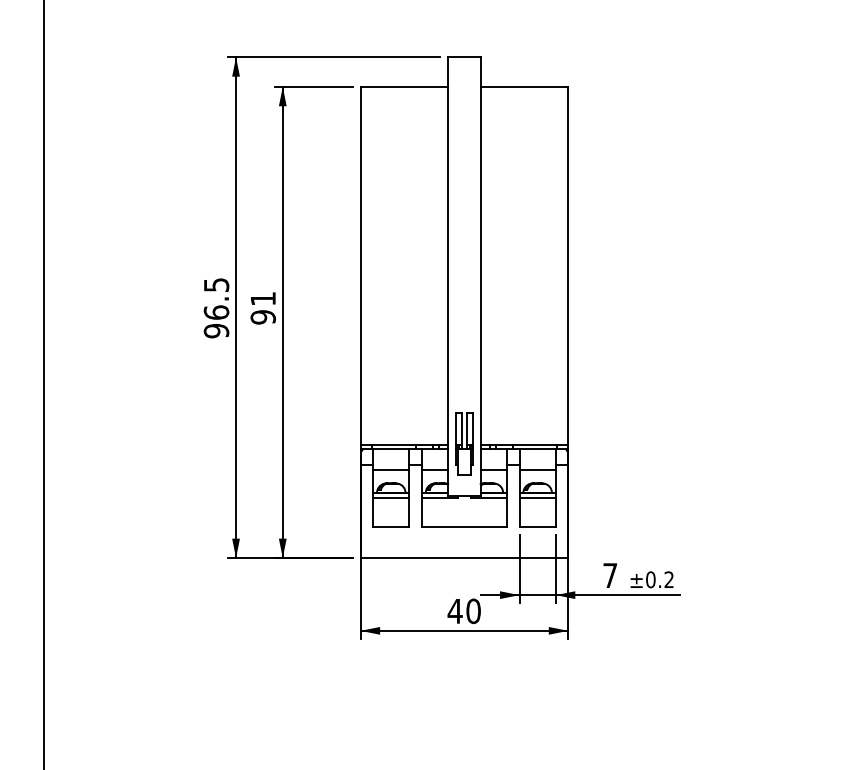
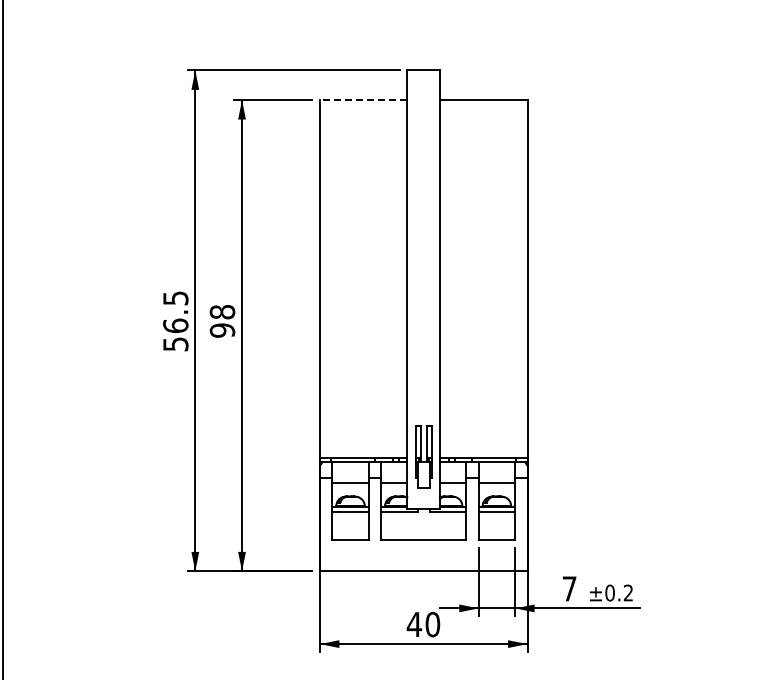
line: (404, 86) -> (363, 99), solid -> dashed
text: (262, 298) -> (221, 311), 91 -> 98
text: (216, 331) -> (175, 344), 96.5 -> 56.5

